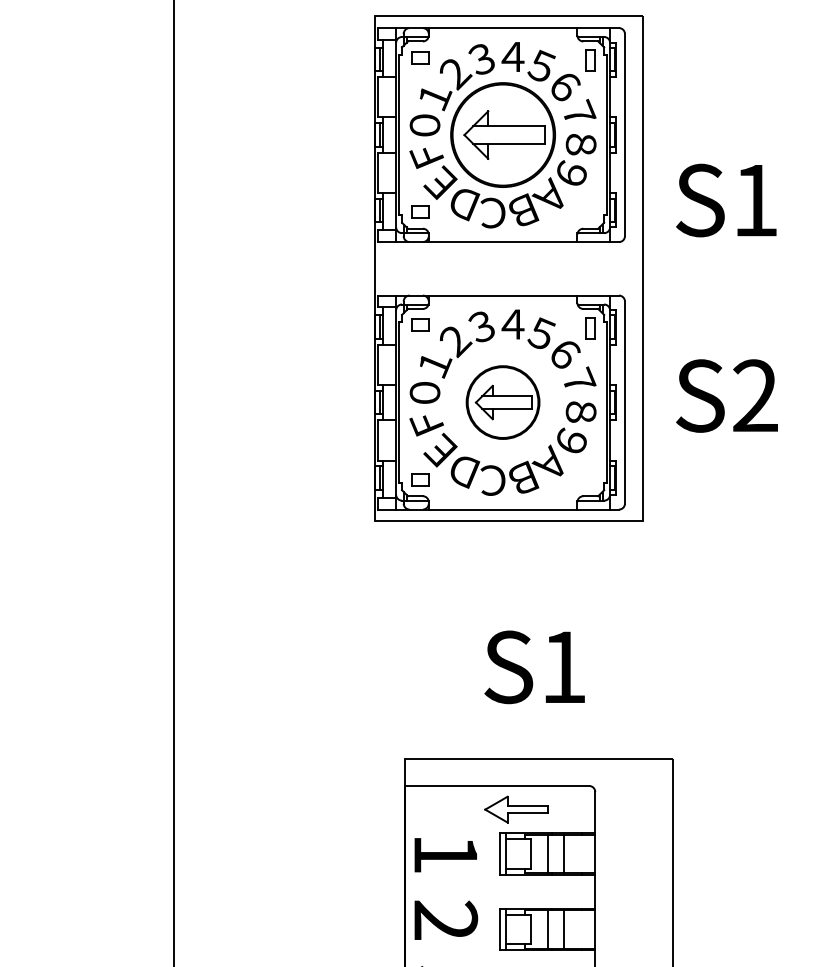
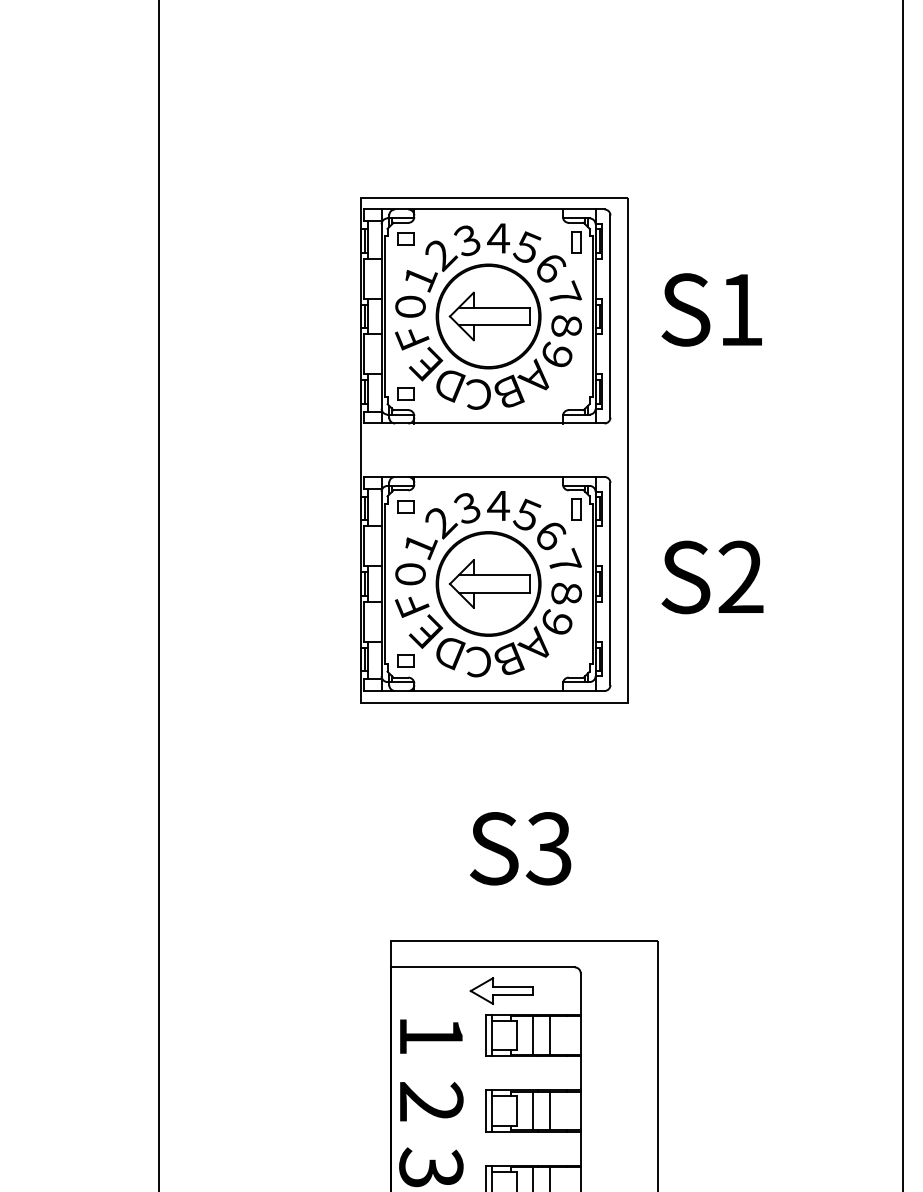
text: (725, 200) -> (711, 309), moved
part: (502, 402) -> (488, 583), size x1.43
text: (562, 667) -> (548, 848), S1 -> S3

